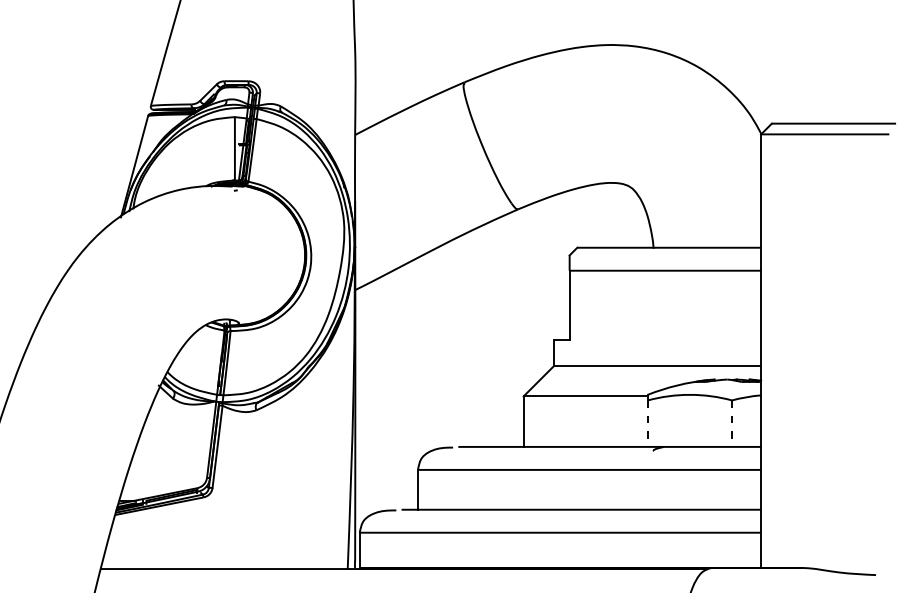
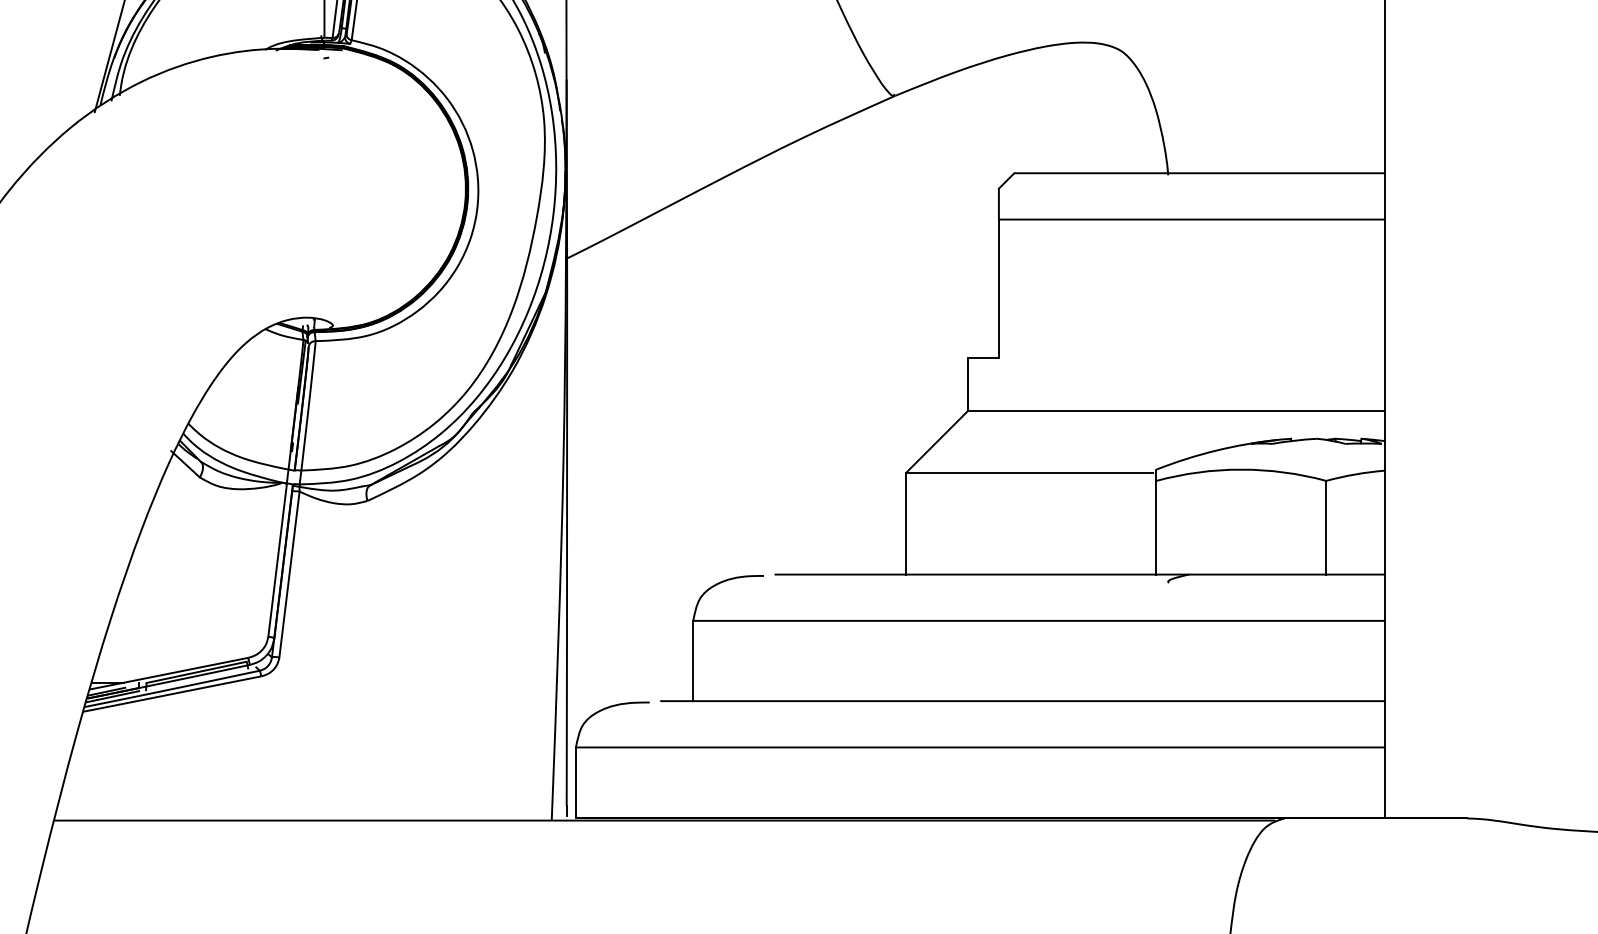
line: (647, 424) -> (1155, 529), dashed -> solid
line: (732, 424) -> (1327, 529), dashed -> solid

